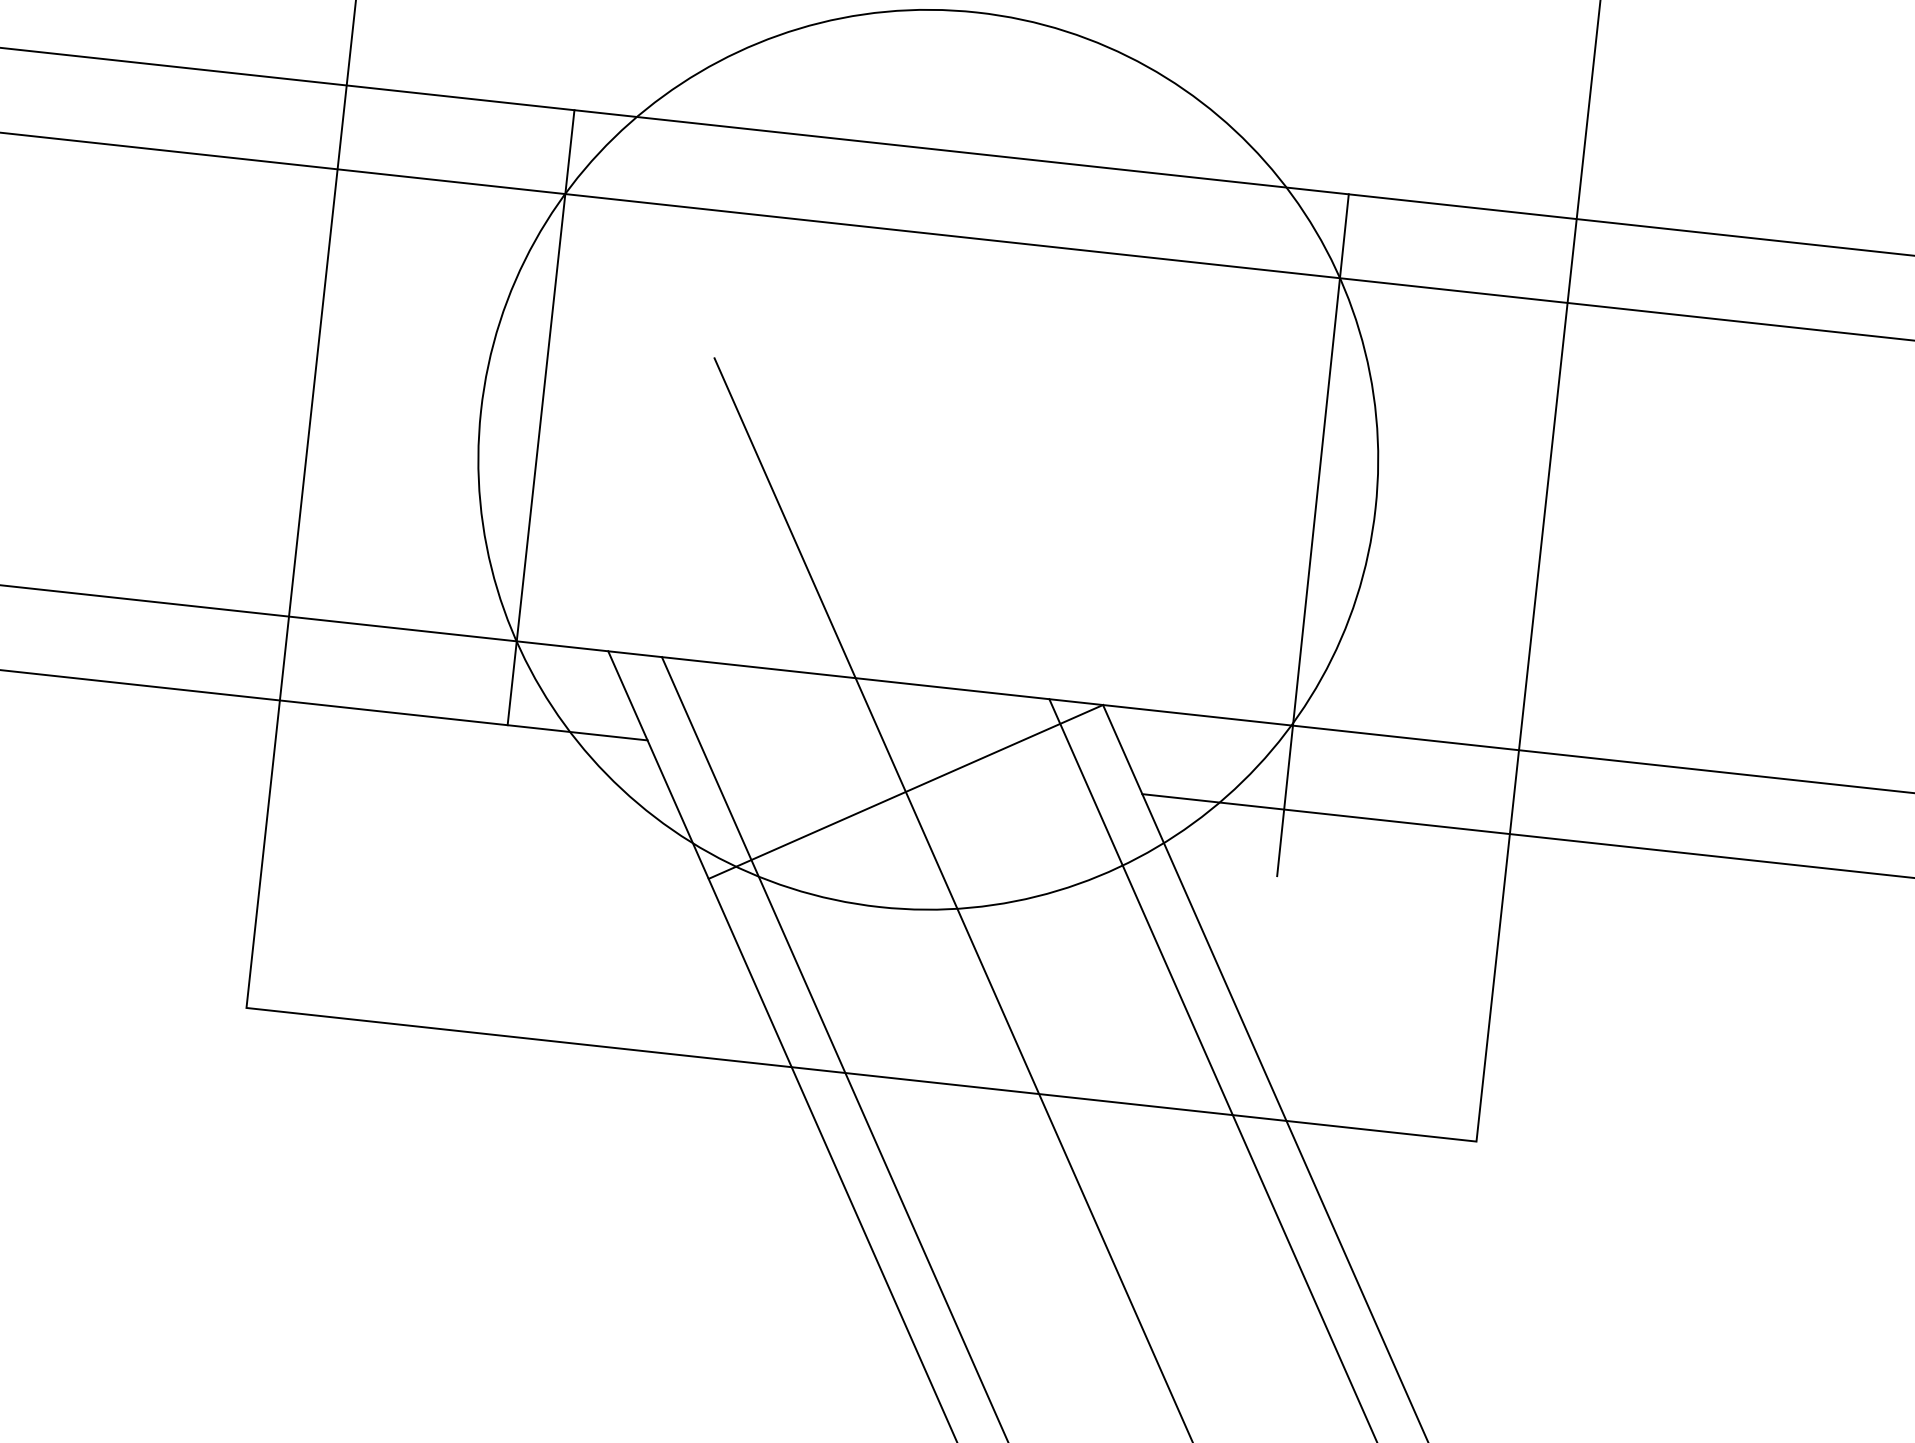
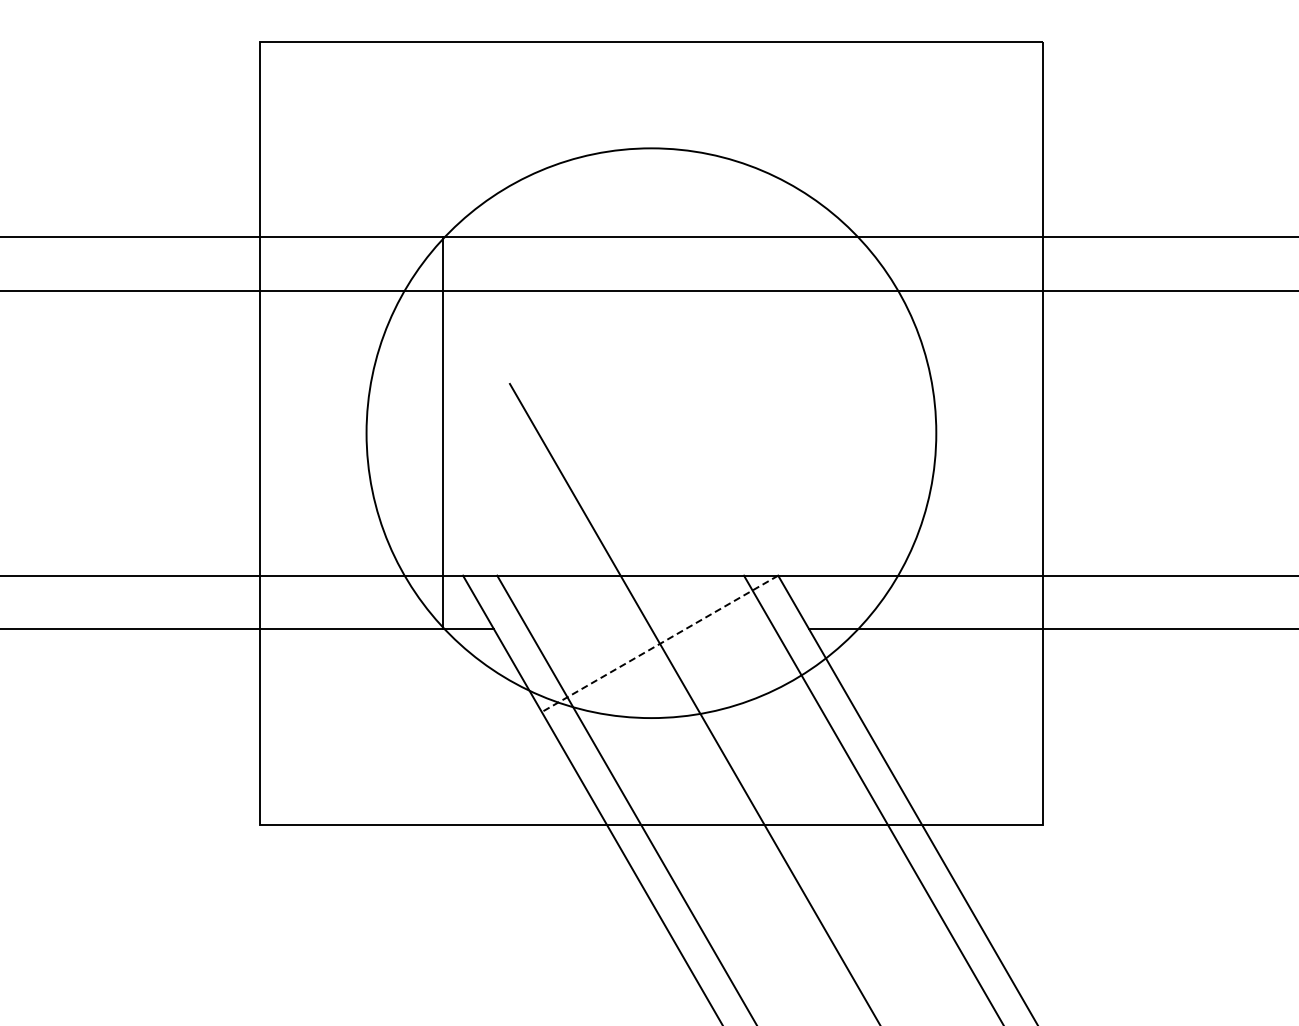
line: (540, 418) -> (442, 433), moved
line: (1312, 535) -> (898, 454), removed
line: (904, 792) -> (659, 644), solid -> dashed

